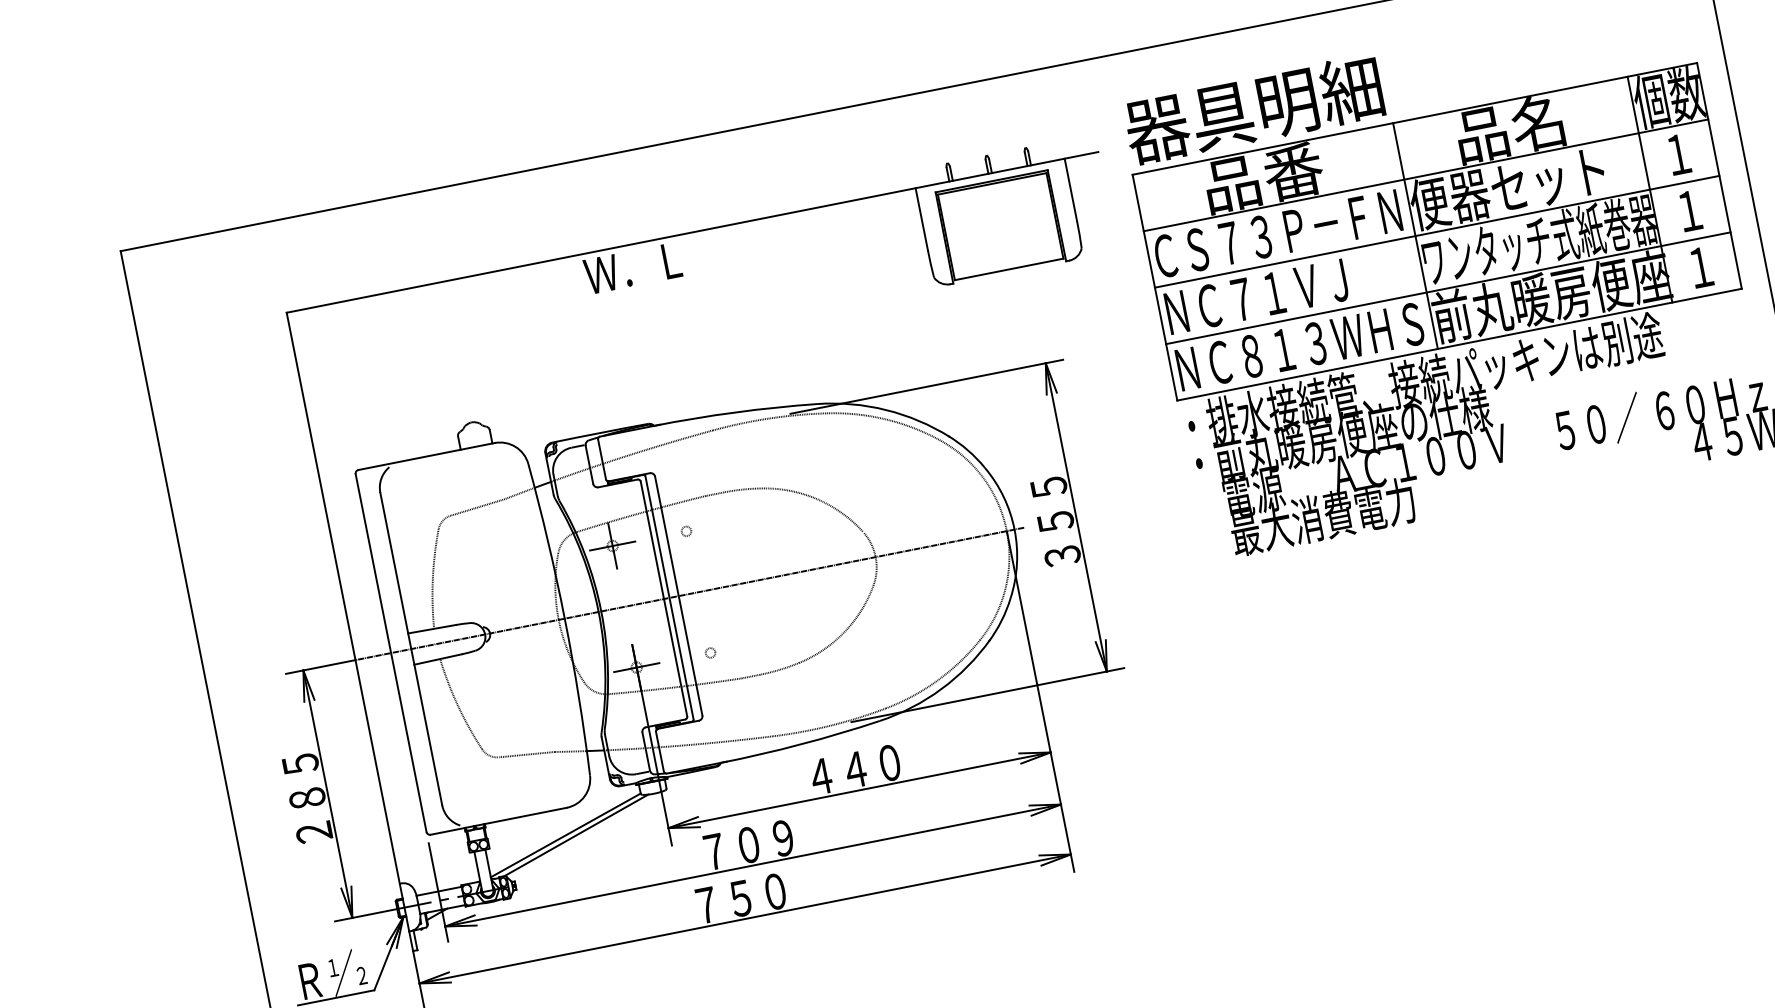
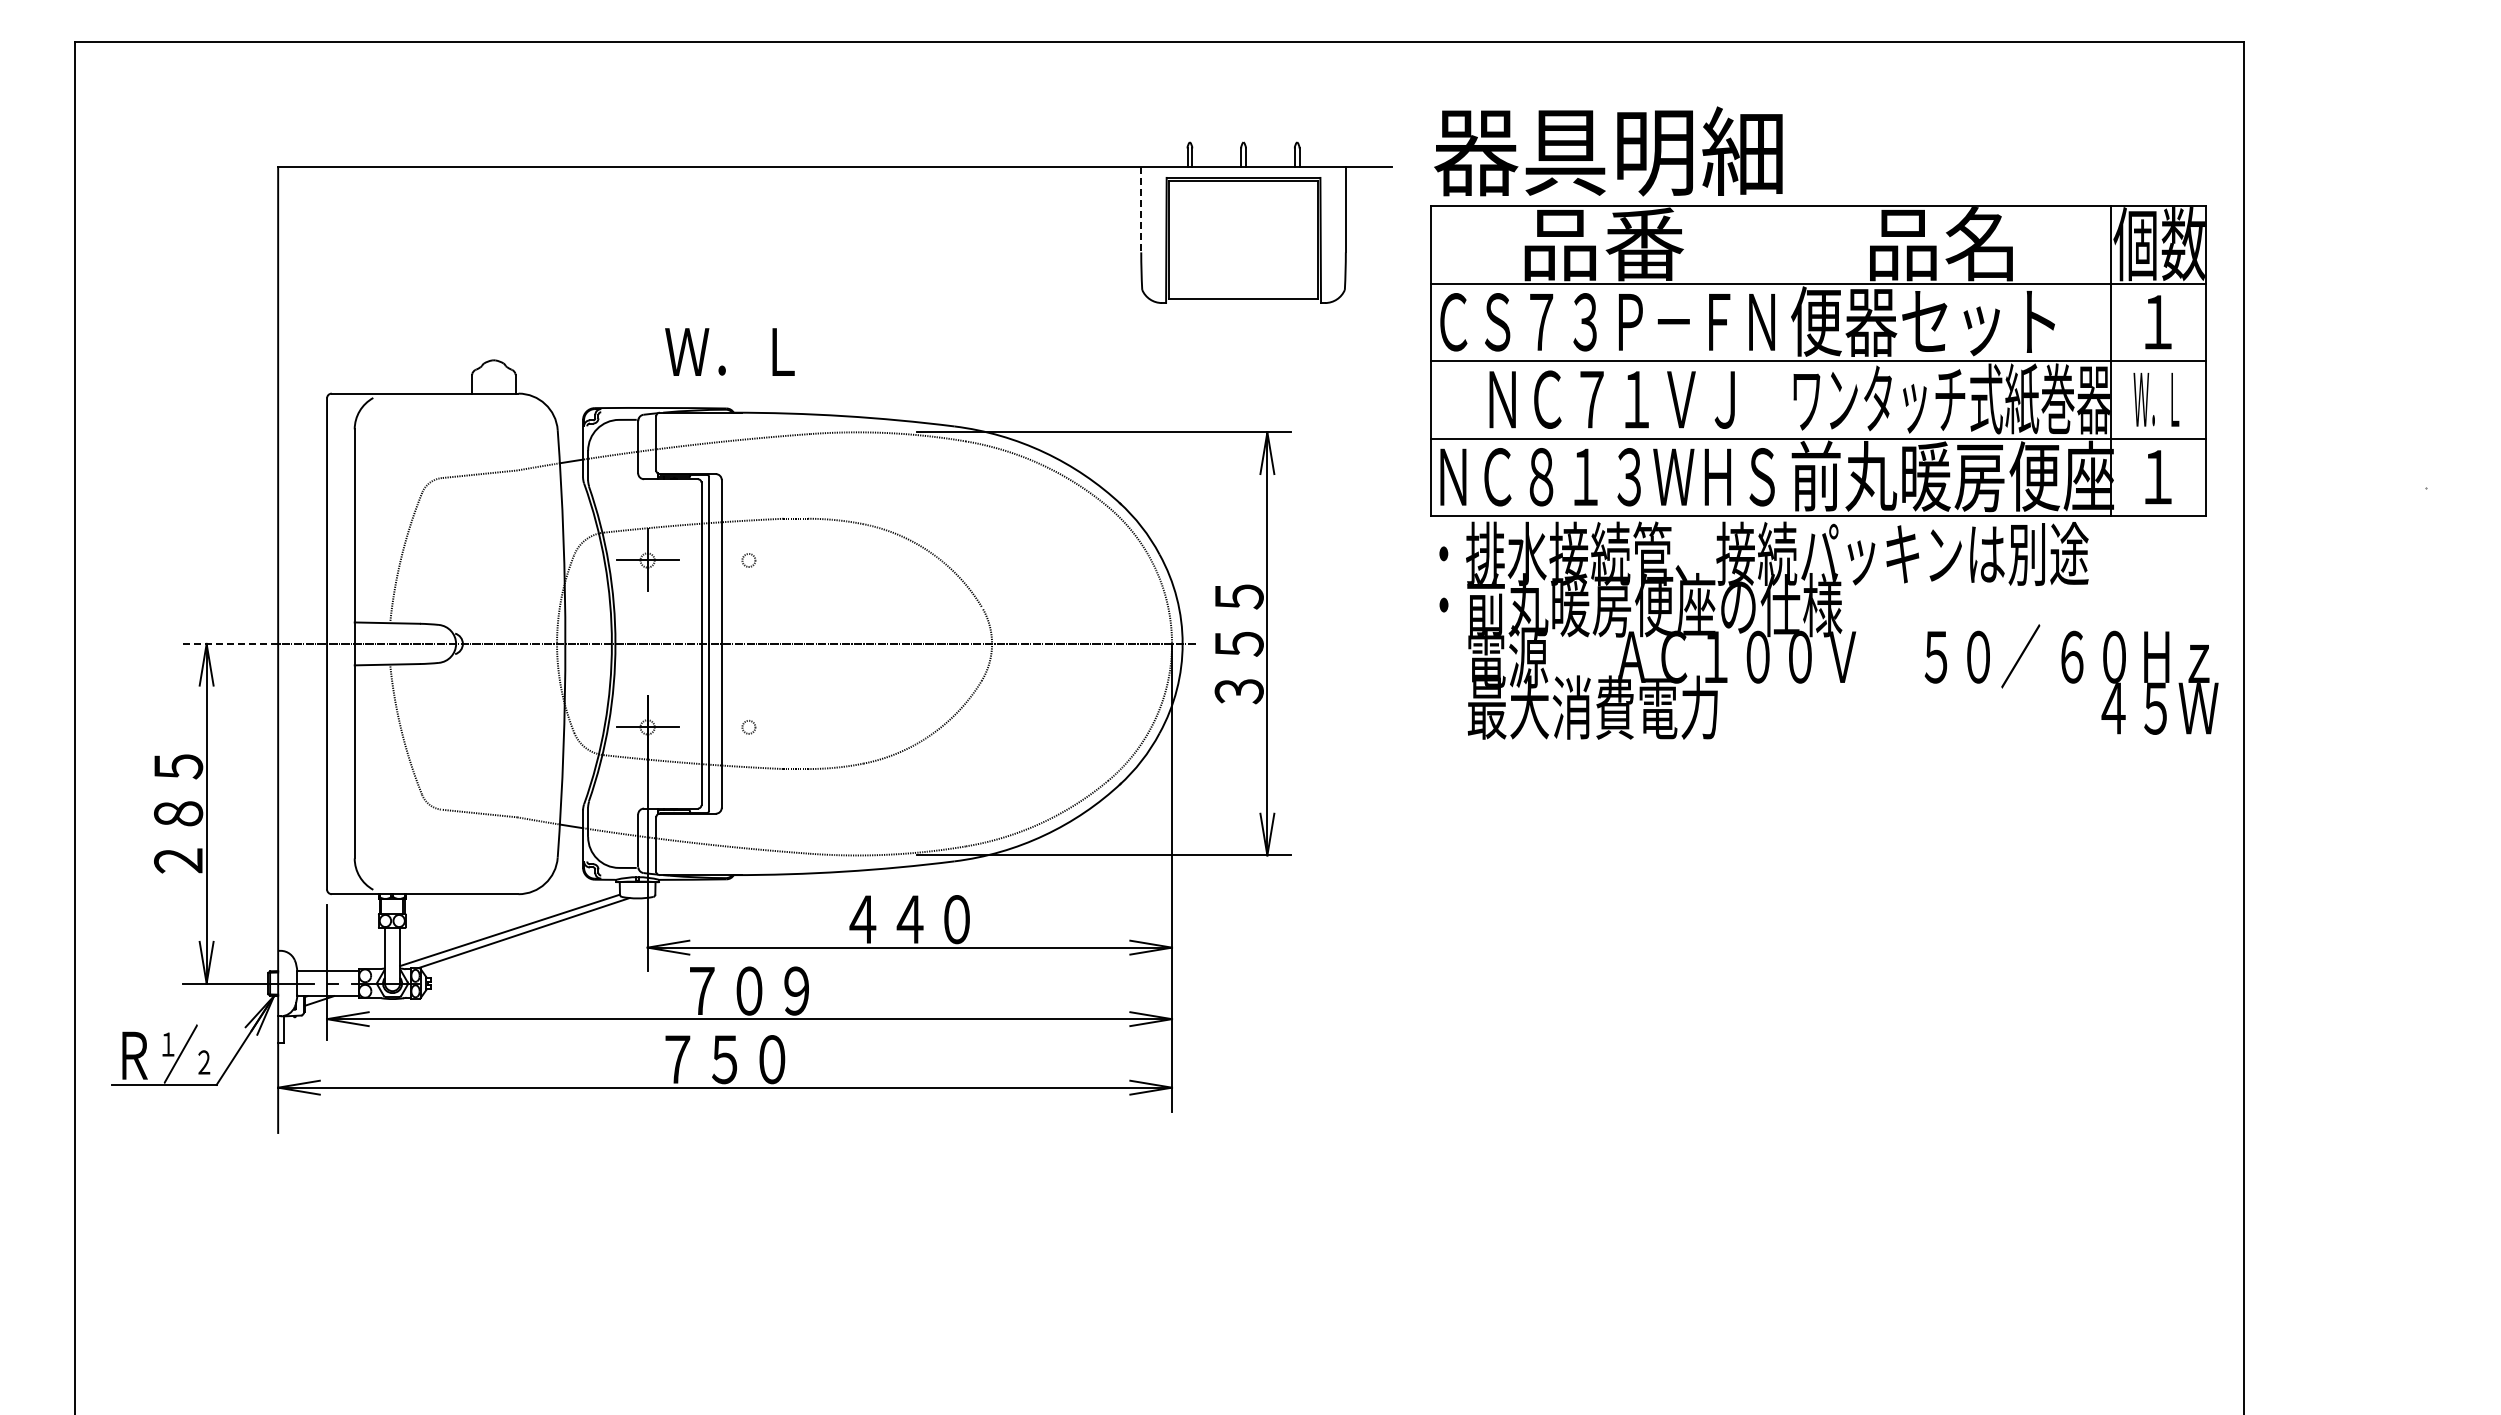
text: (1688, 211) -> (2156, 399), １ -> Ｗ．Ｌ
line: (921, 219) -> (1141, 209), solid -> dashed
line: (1415, 236) -> (1788, 361), removed
text: (632, 268) -> (729, 351), moved
text: (1256, 296) -> (1611, 399), moved
line: (320, 666) -> (230, 643), solid -> dashed

